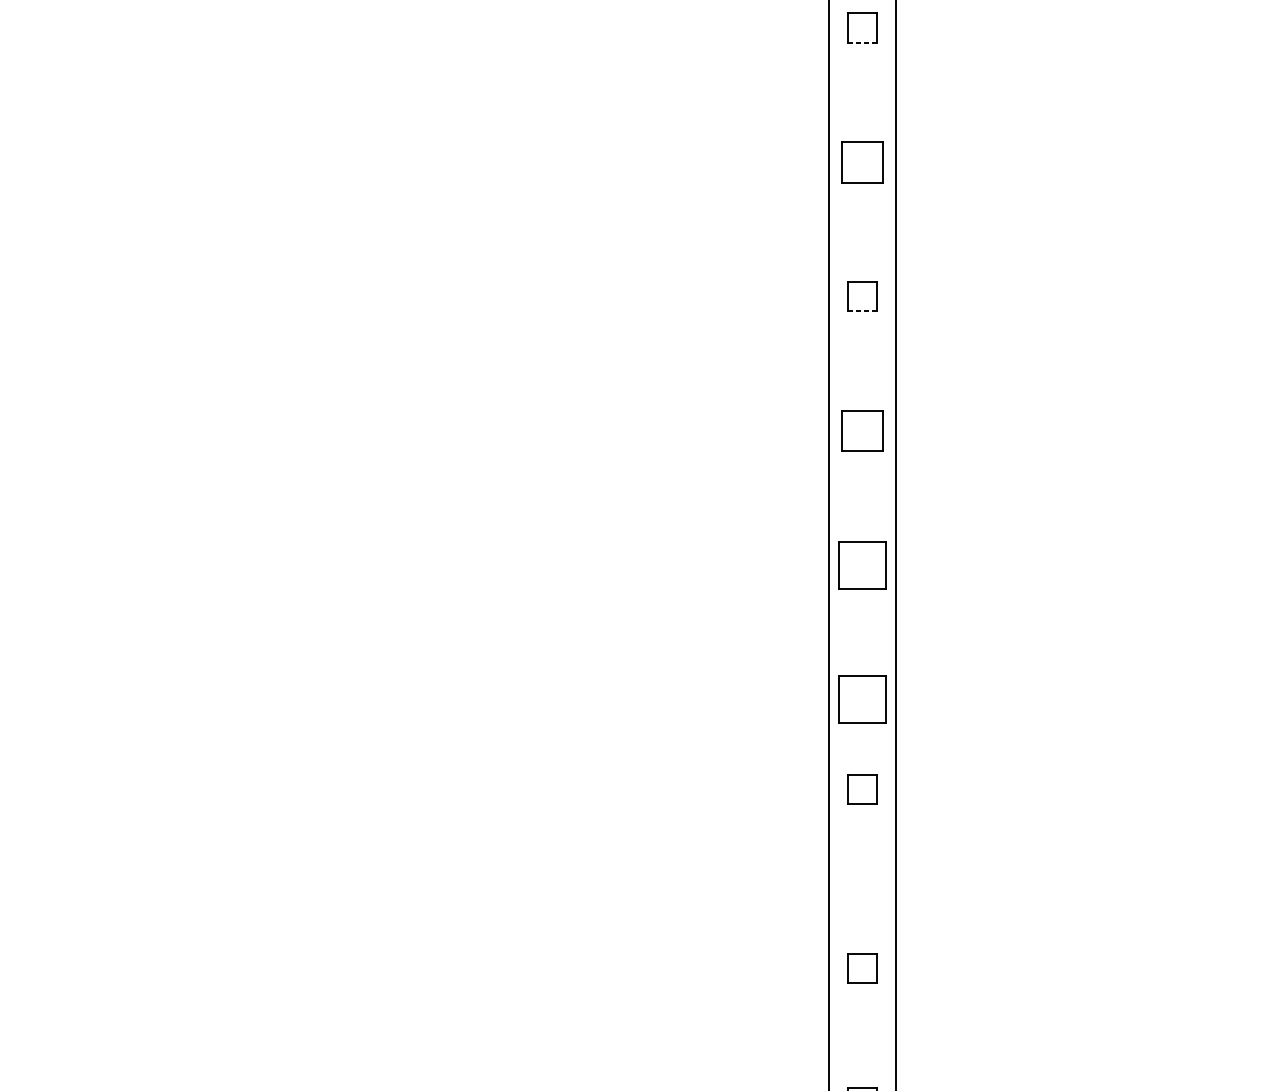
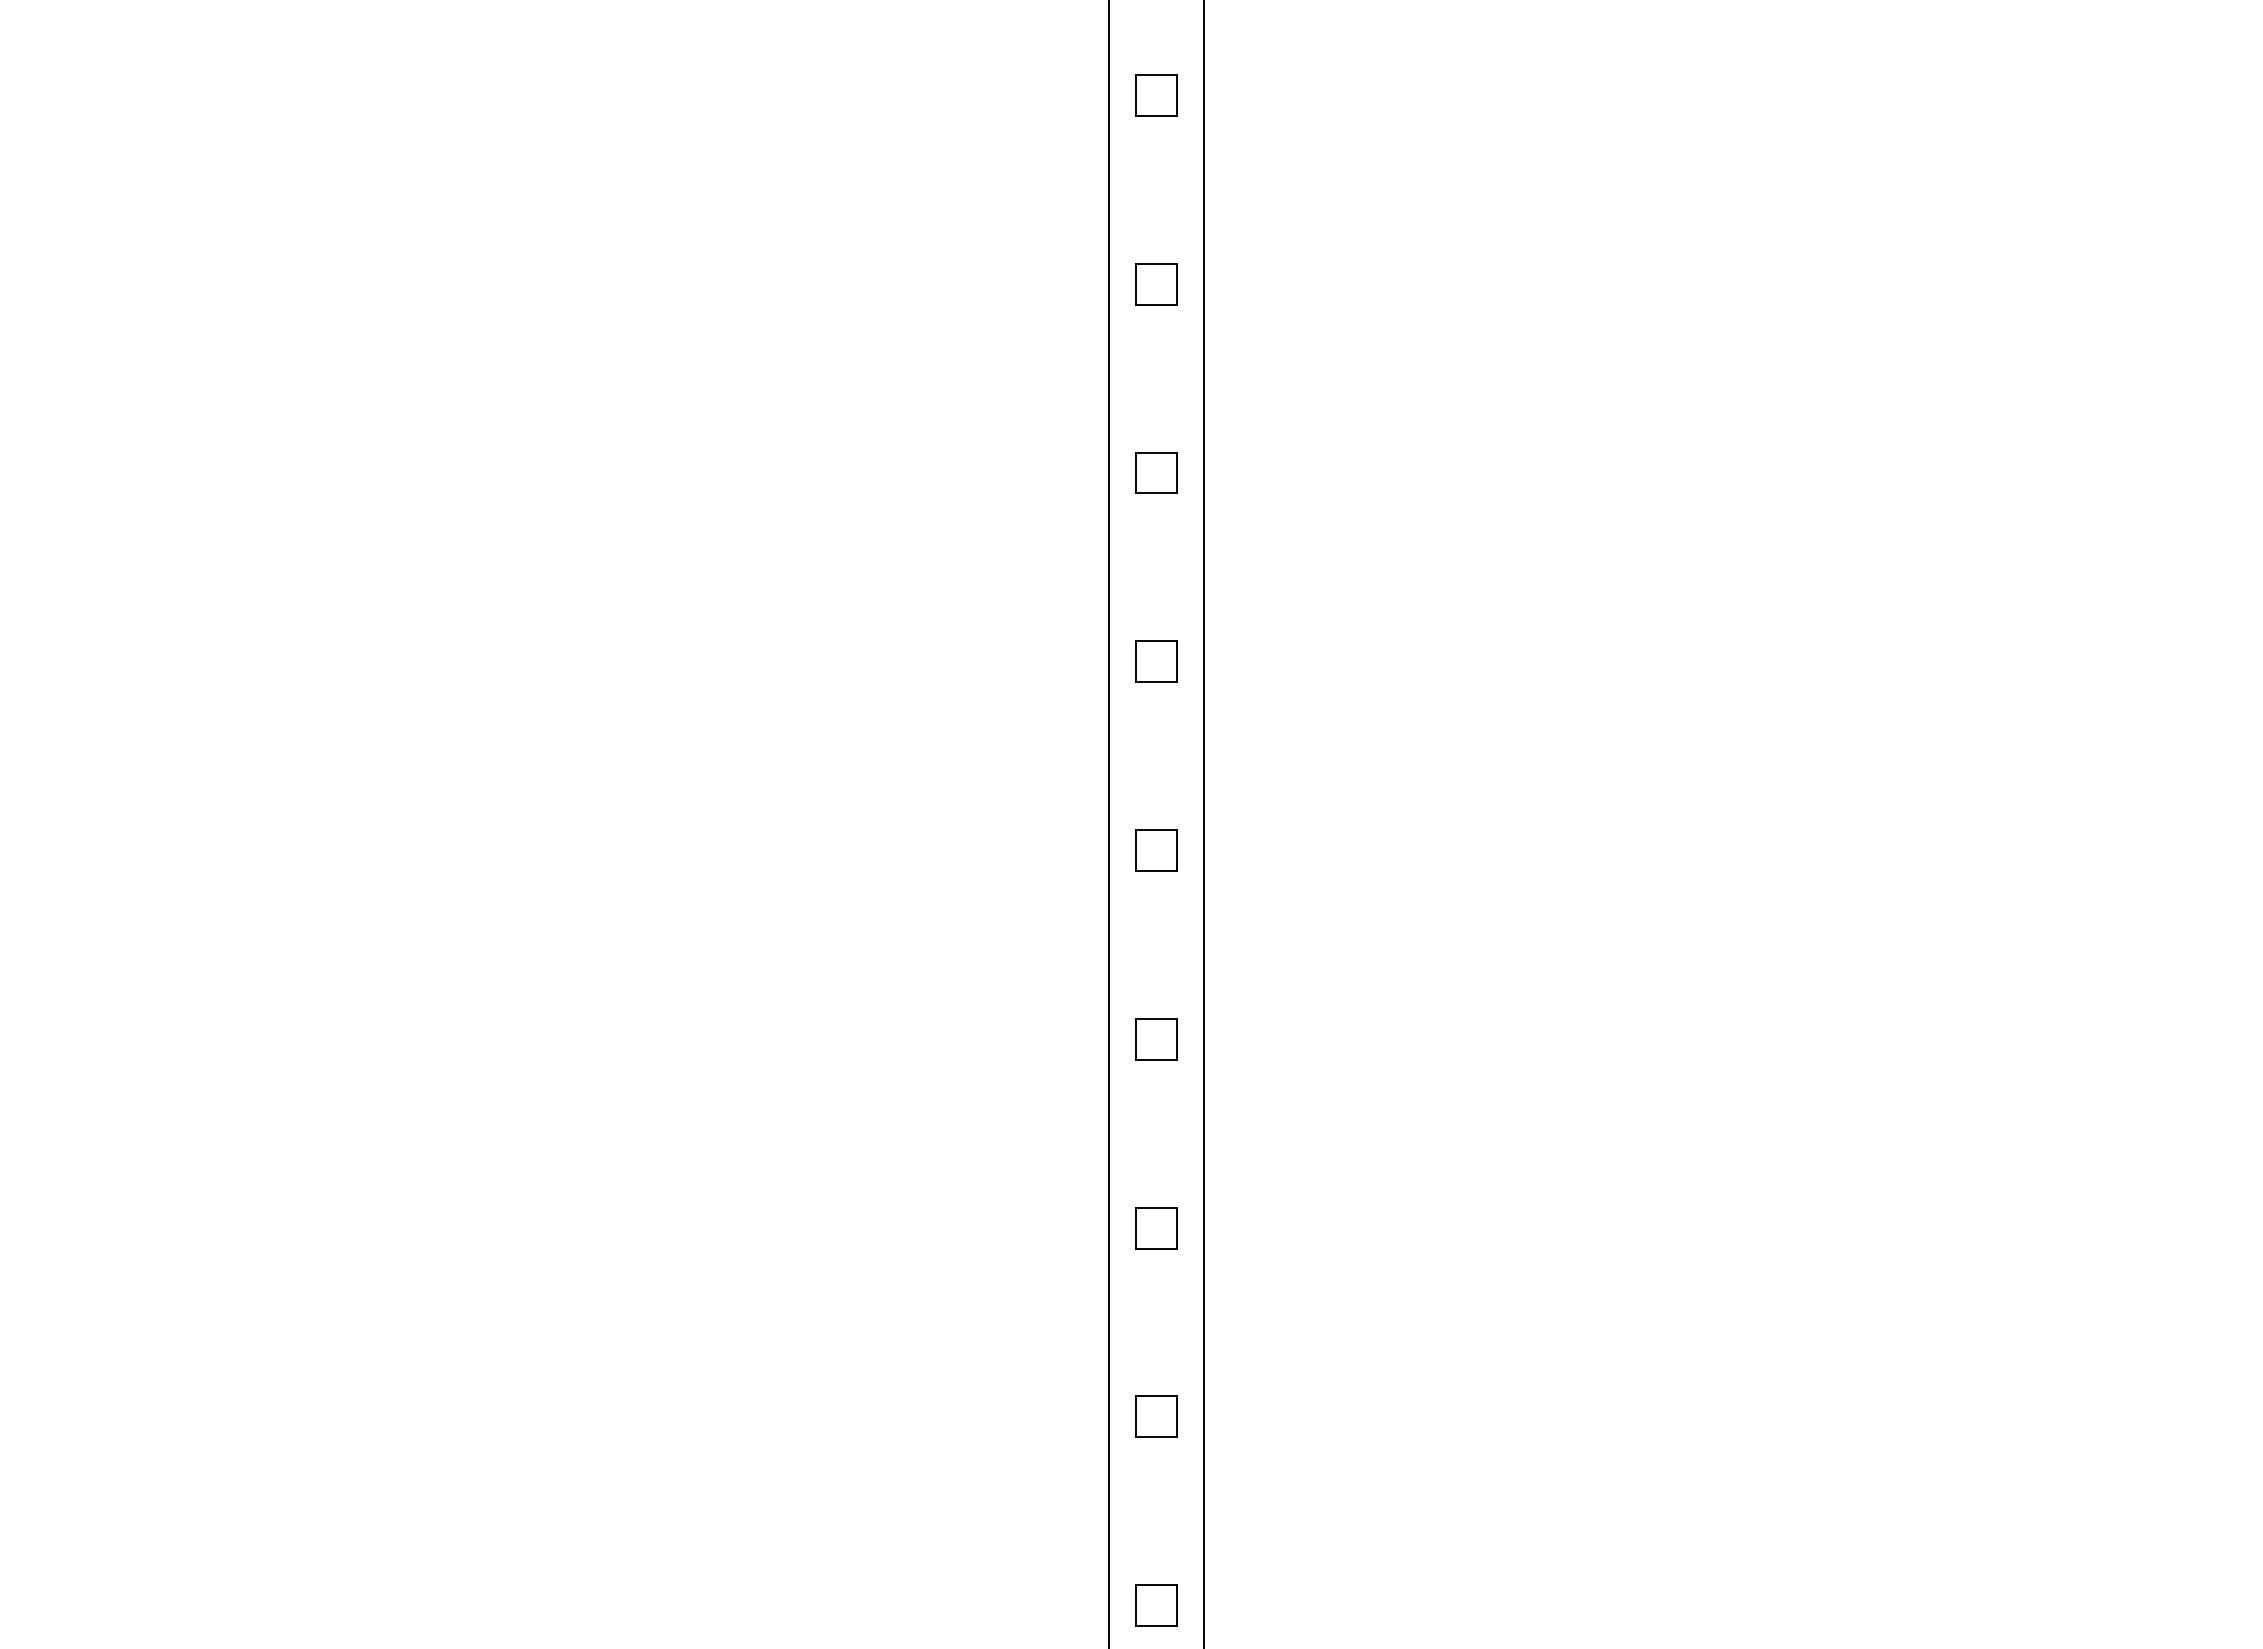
line: (862, 42) -> (1156, 115), dashed -> solid
part: (862, 162) -> (1156, 284), size x0.71
line: (862, 311) -> (1156, 493), dashed -> solid
part: (862, 430) -> (1156, 661), size x0.71
part: (862, 565) -> (1156, 850), size x0.62
part: (862, 699) -> (1156, 1039), size x0.62
part: (862, 789) -> (1156, 1228), moved

